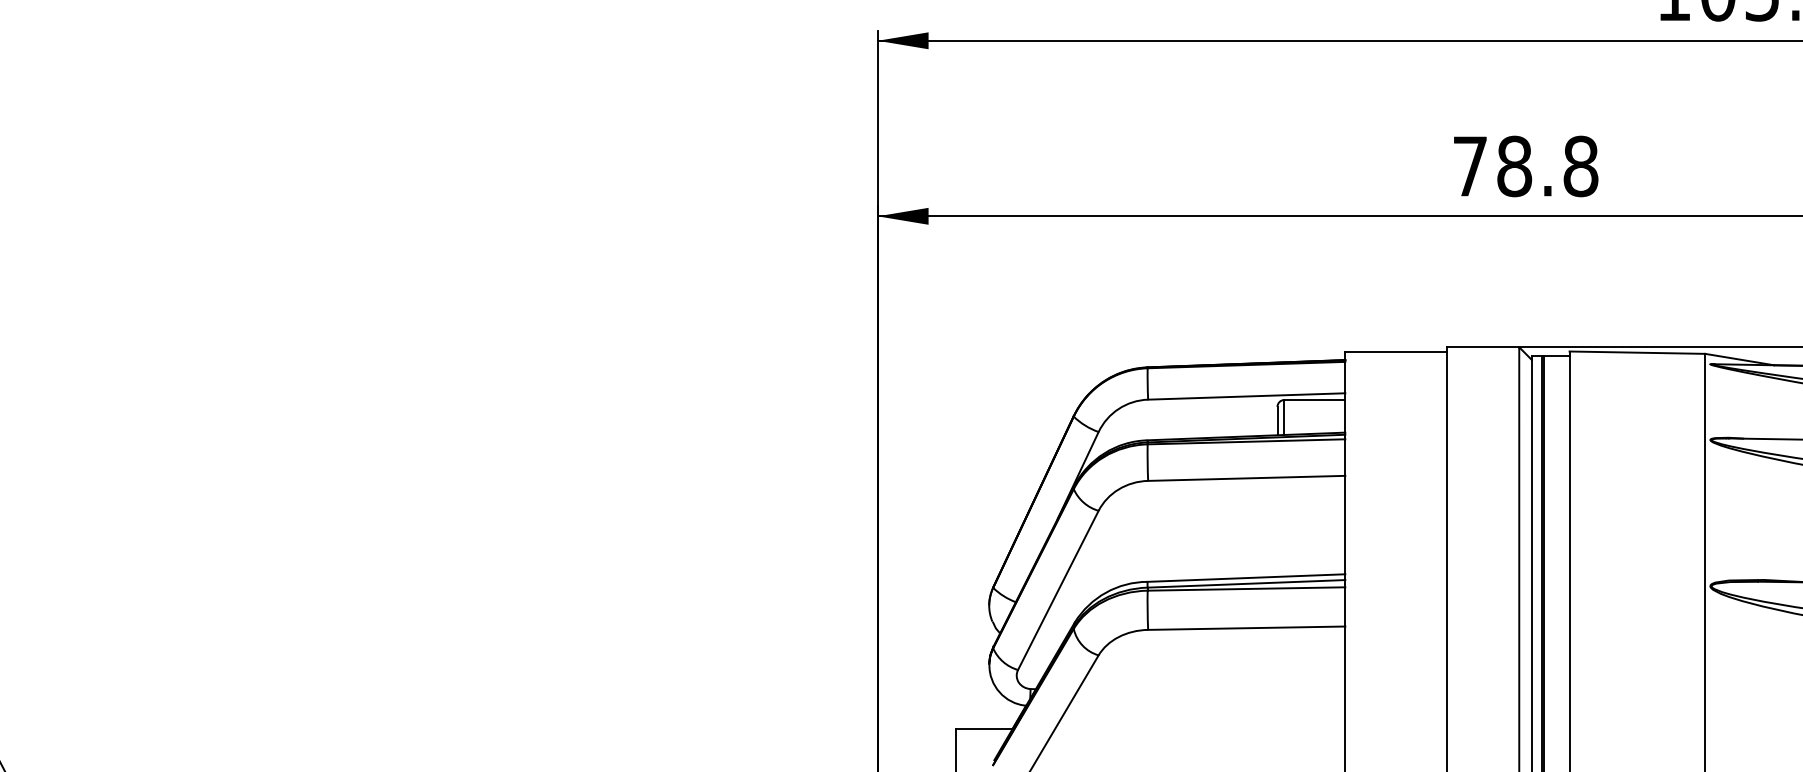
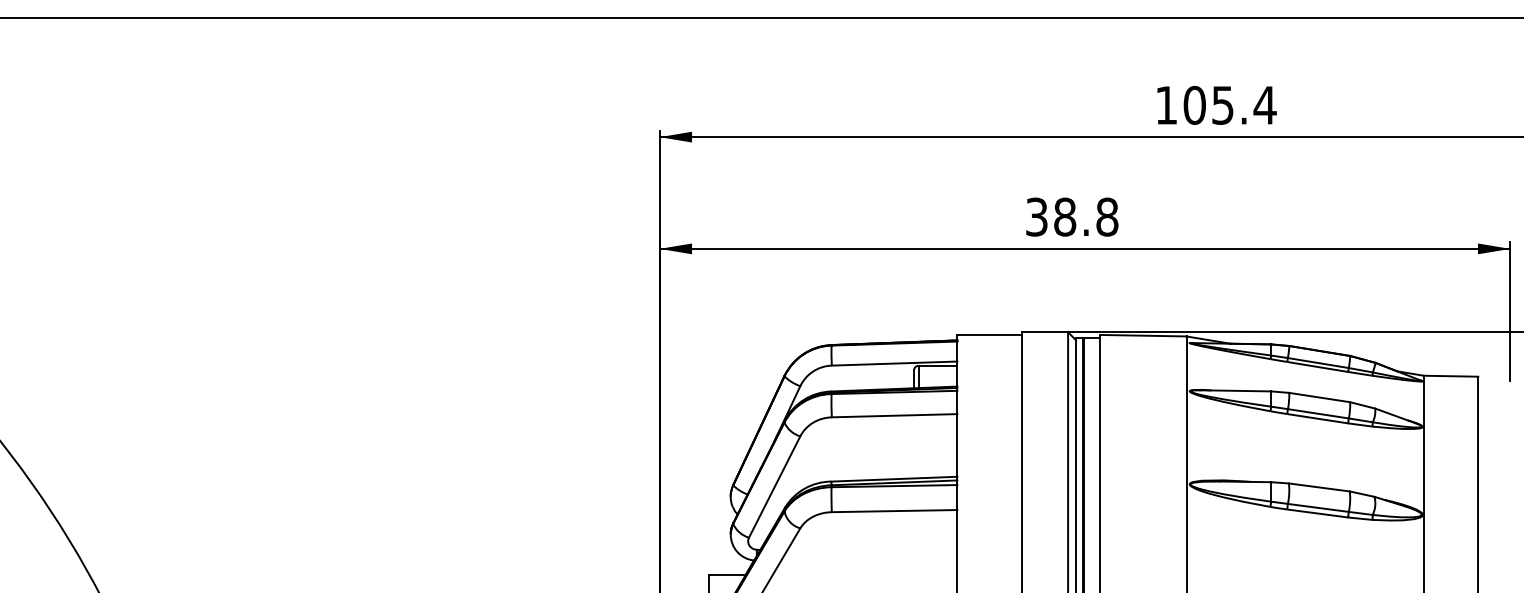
text: (1469, 165) -> (1036, 216), 78.8 -> 38.8

